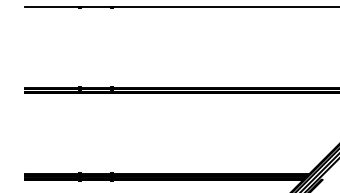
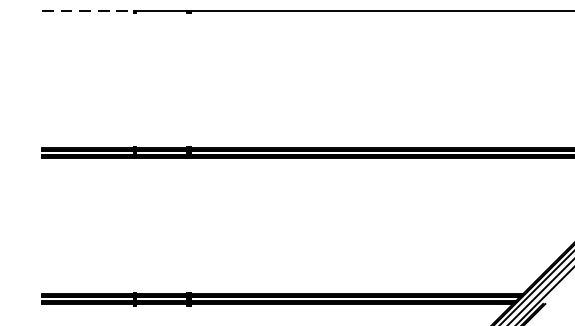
line: (52, 6) -> (88, 10), solid -> dashed

